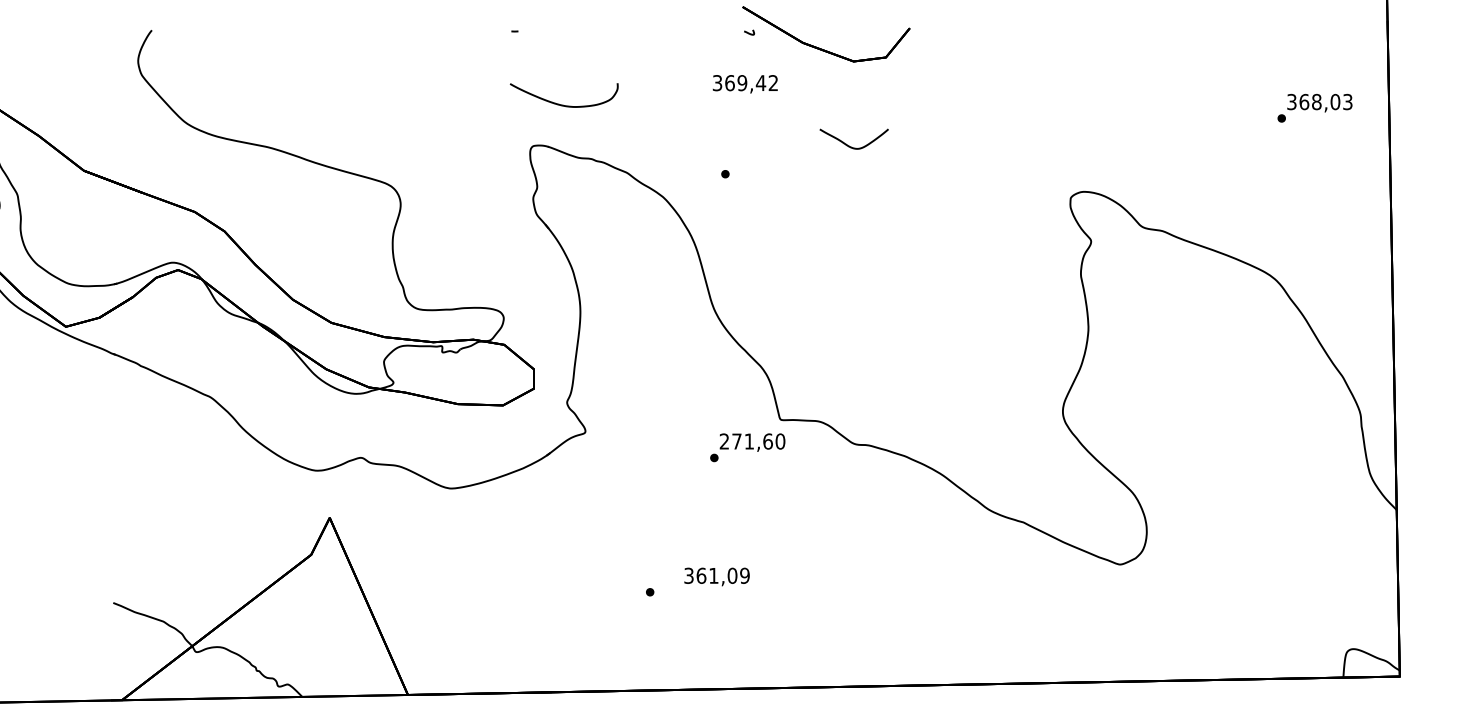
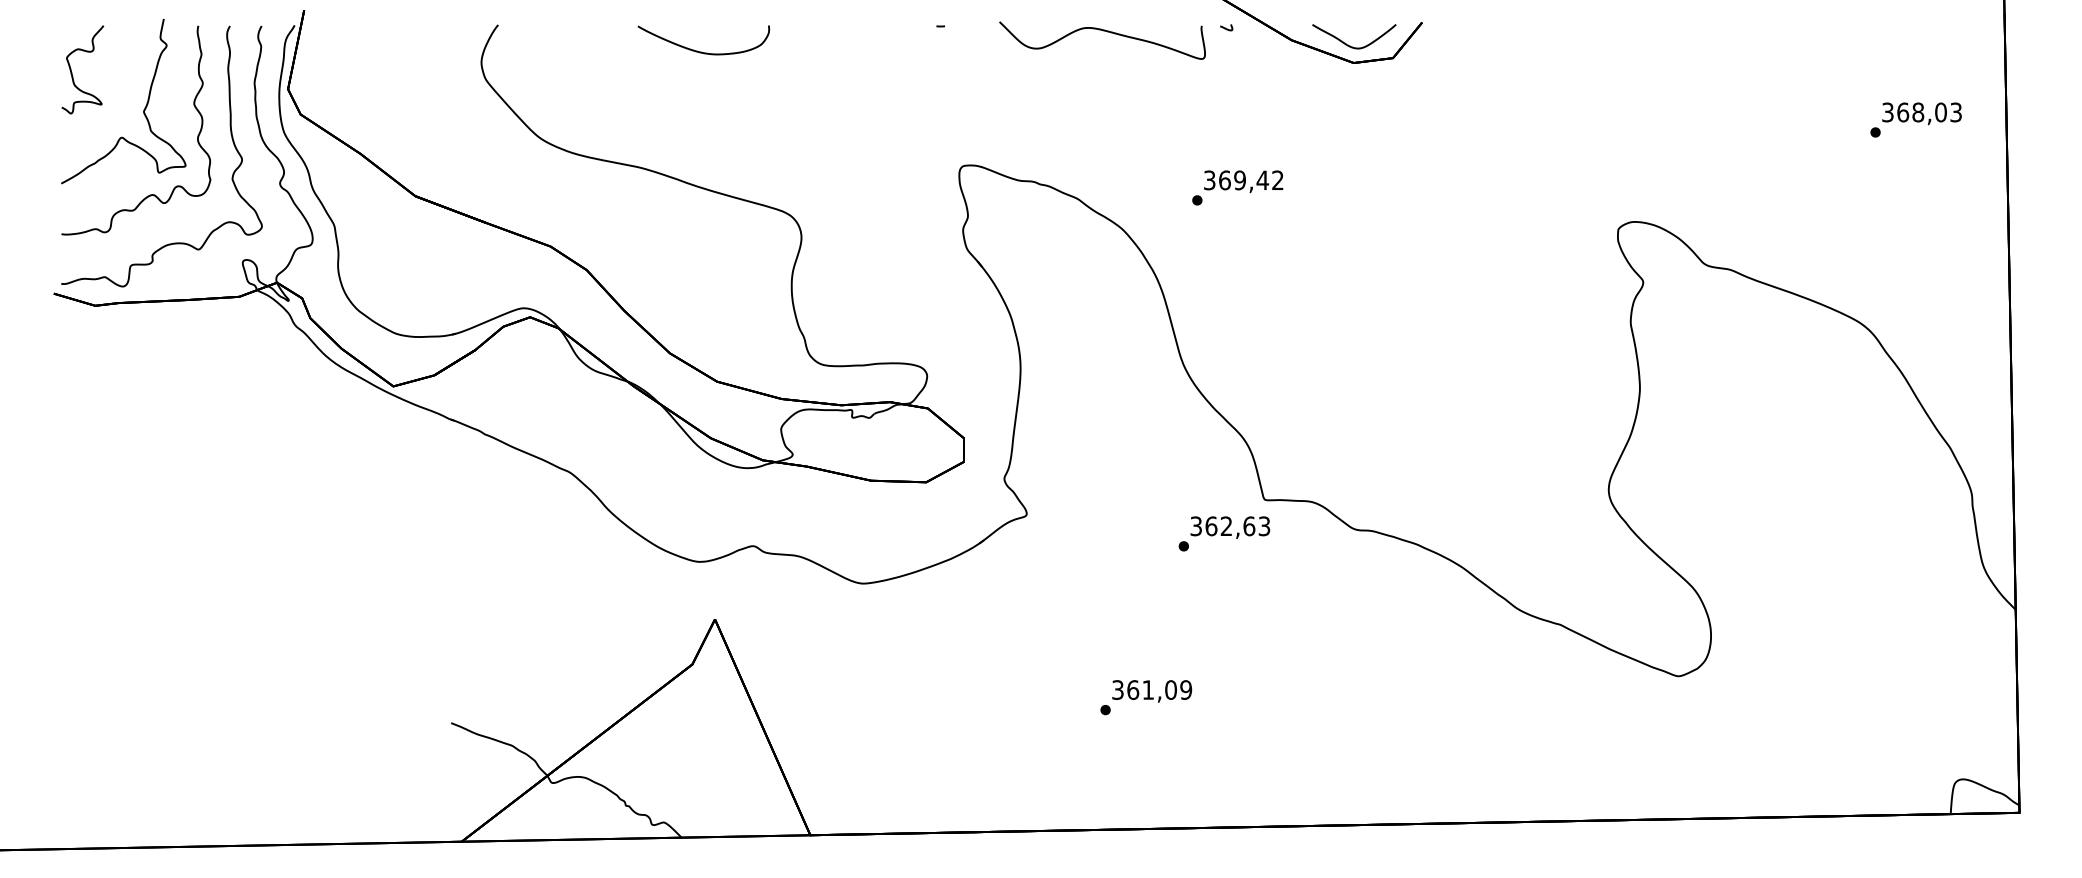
curve: (648, 35) -> (1103, 31), added
text: (745, 84) -> (1243, 181), moved
curve: (562, 104) -> (701, 51), moved
curve: (851, 146) -> (1350, 45), moved
text: (752, 441) -> (1230, 526), 271,60 -> 362,63
text: (717, 577) -> (1152, 691), moved

